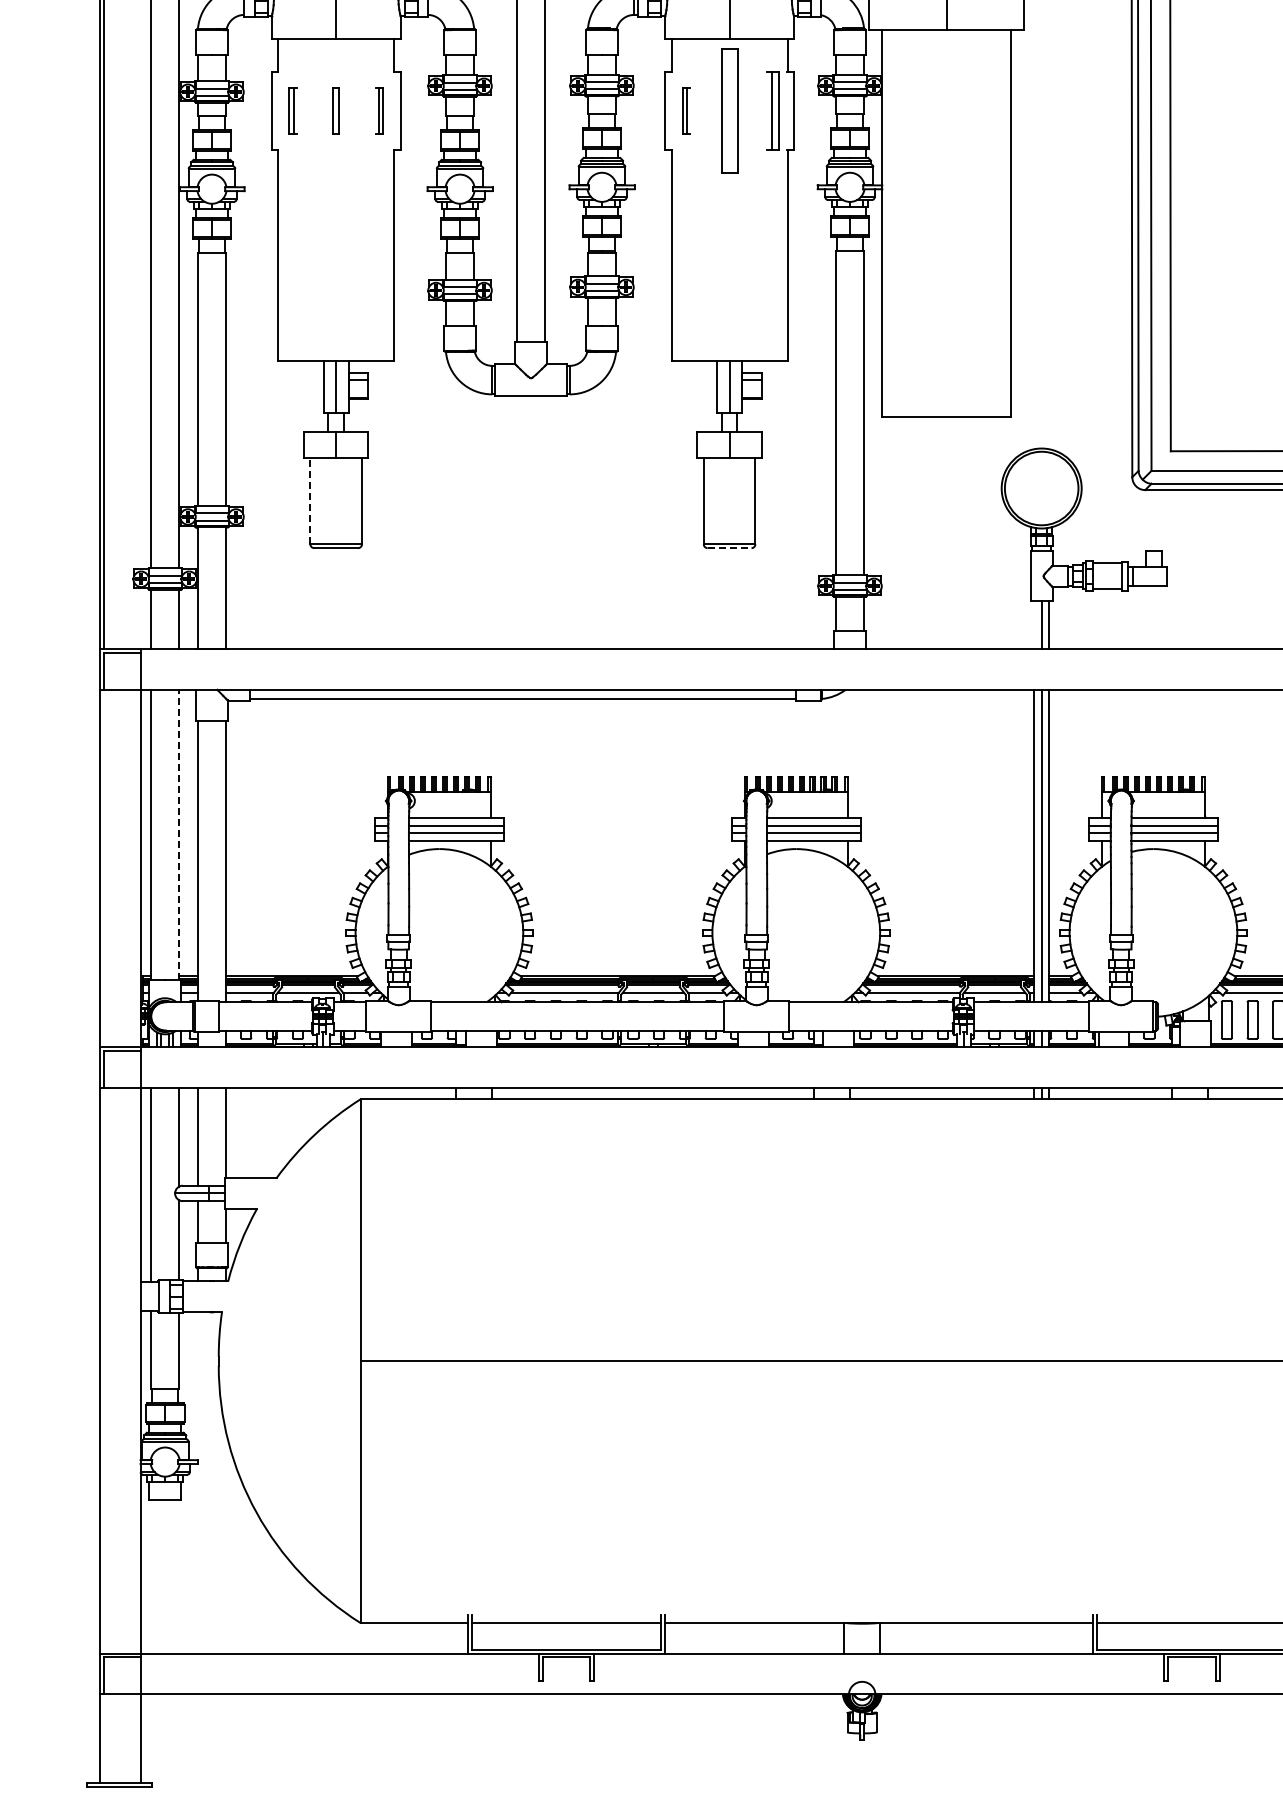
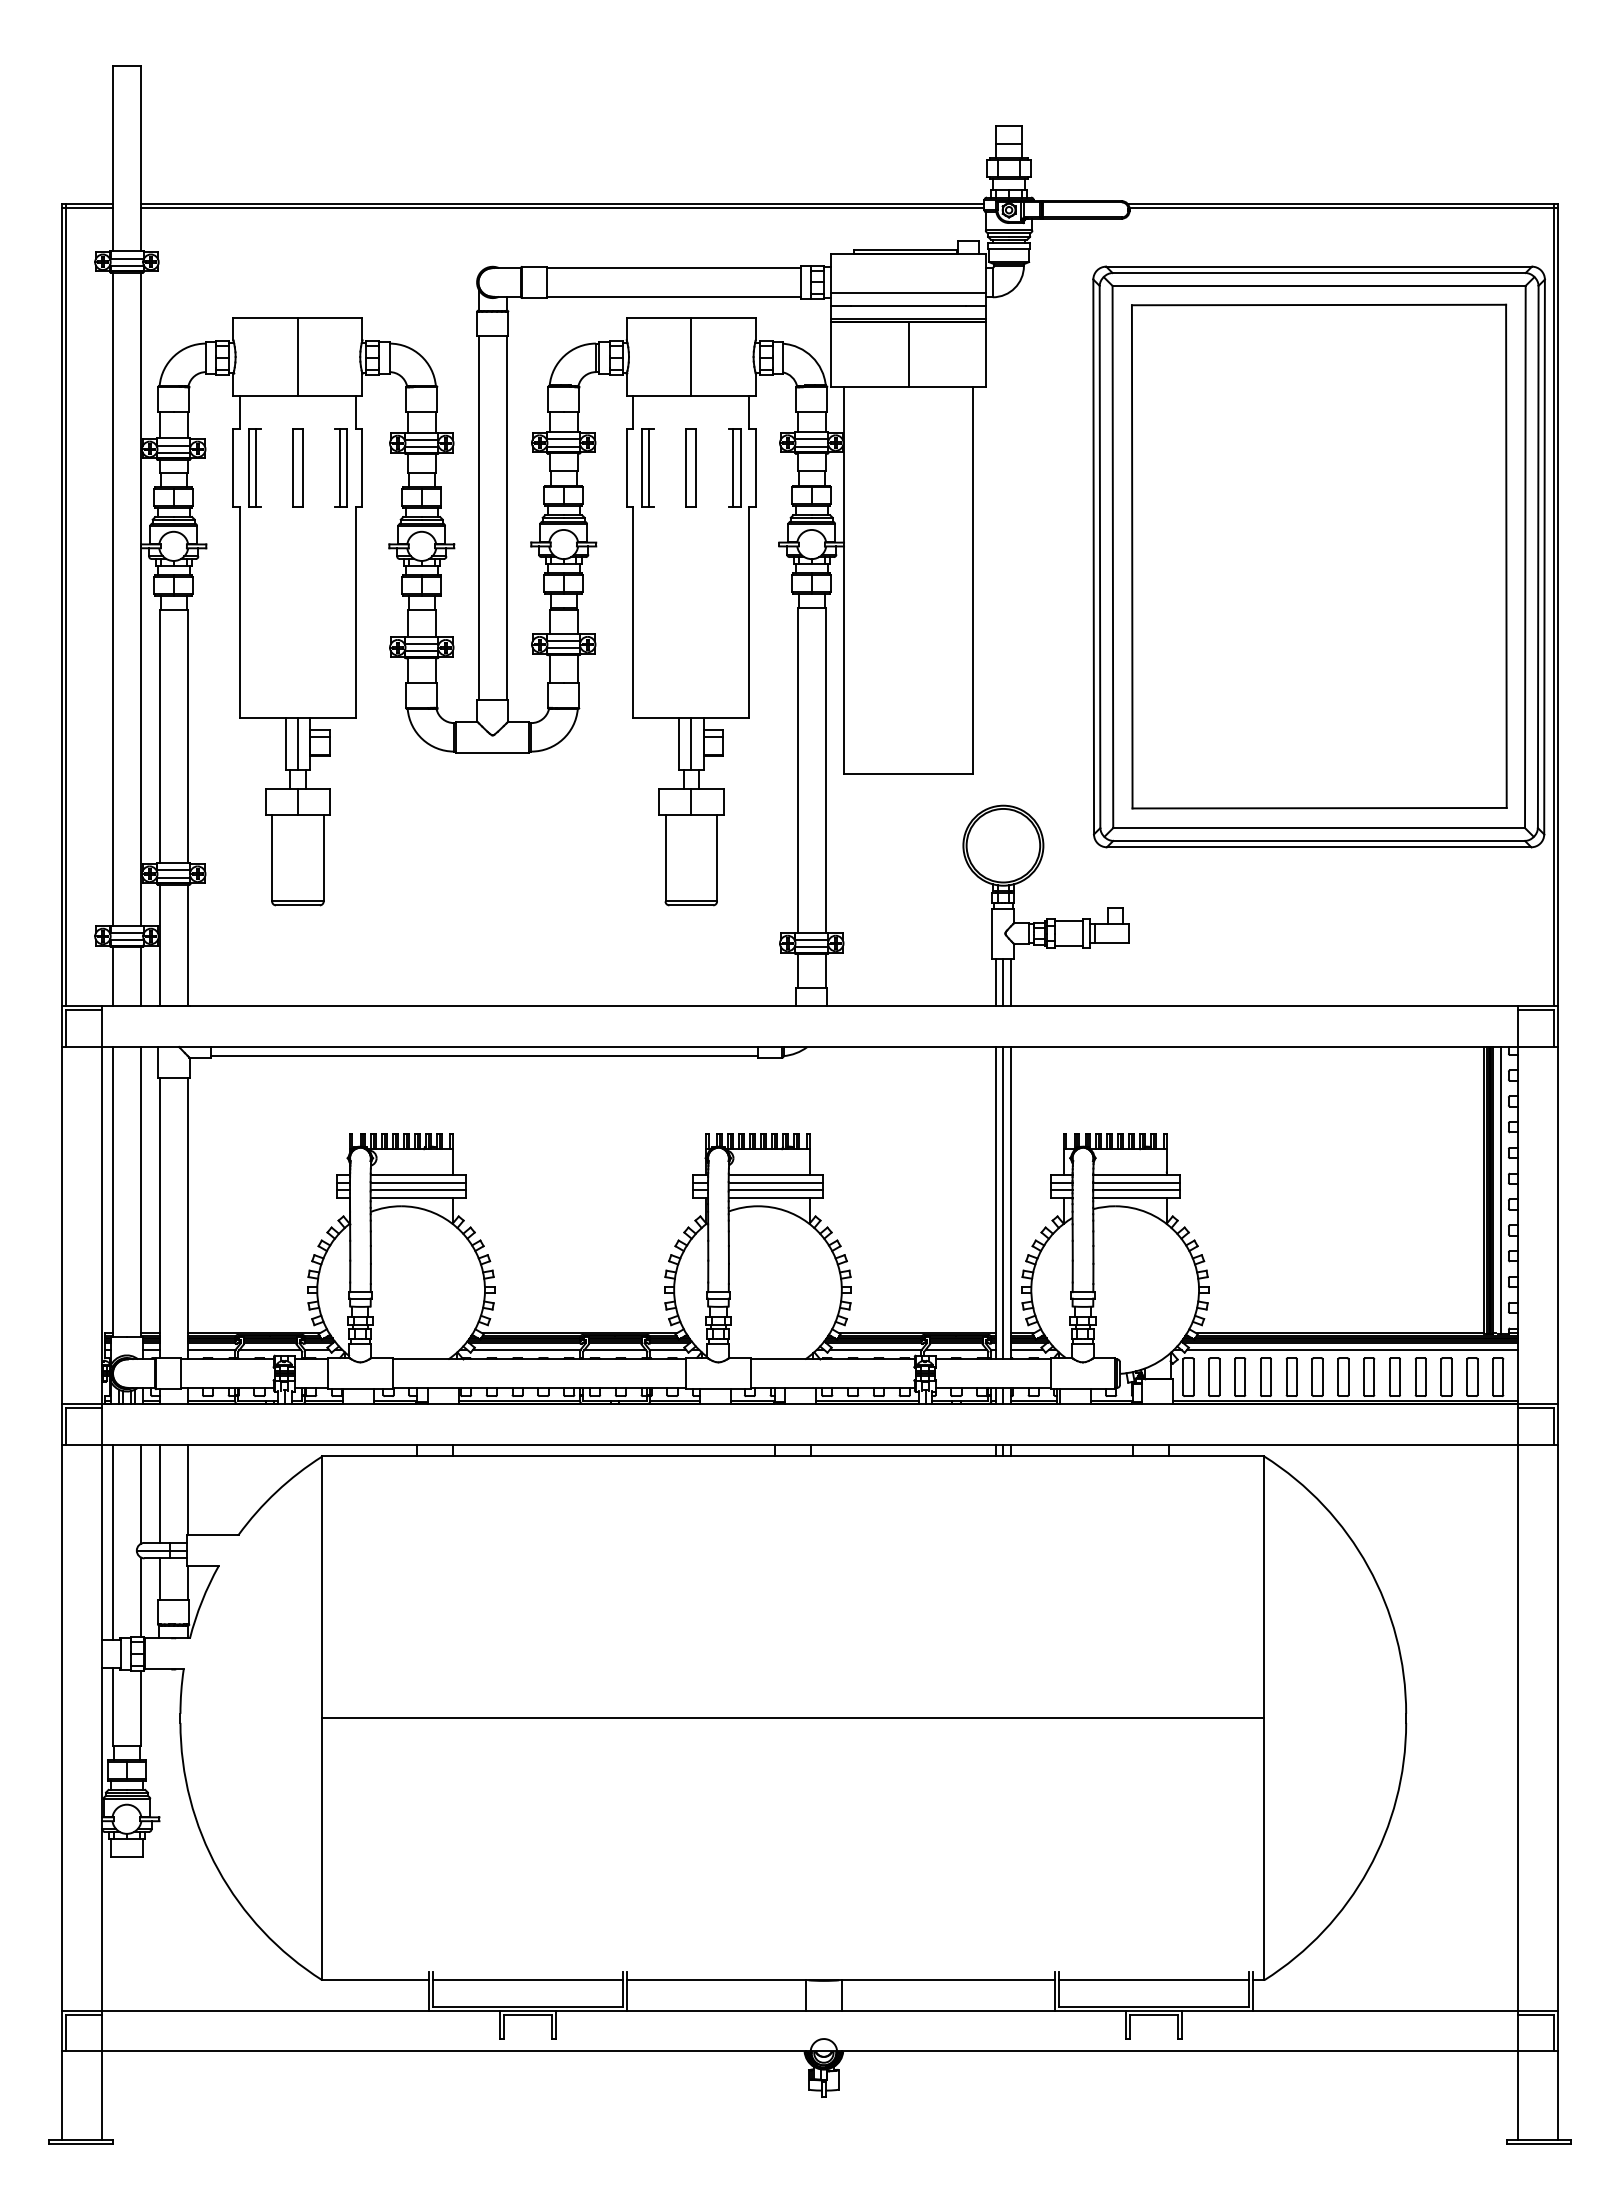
part: (292, 110) -> (254, 467), size x1.67
part: (335, 110) -> (297, 467), size x1.67
part: (378, 110) -> (340, 467), size x1.67
part: (685, 110) -> (647, 467), size x1.67
part: (728, 110) -> (690, 467), size x0.62
line: (310, 500) -> (272, 857), dashed -> solid
line: (729, 548) -> (691, 905), dashed -> solid
line: (1033, 625) -> (995, 982), added
line: (179, 834) -> (141, 1191), dashed -> solid

